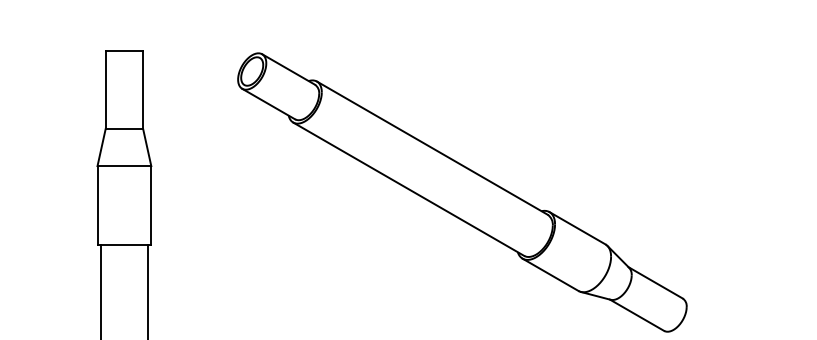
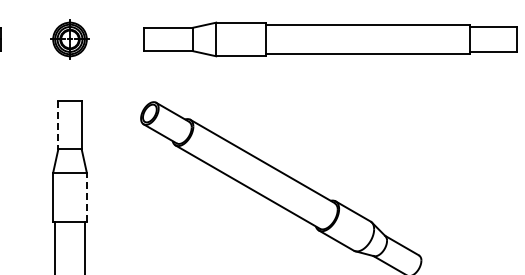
line: (105, 90) -> (58, 125), solid -> dashed
line: (150, 205) -> (86, 197), solid -> dashed

